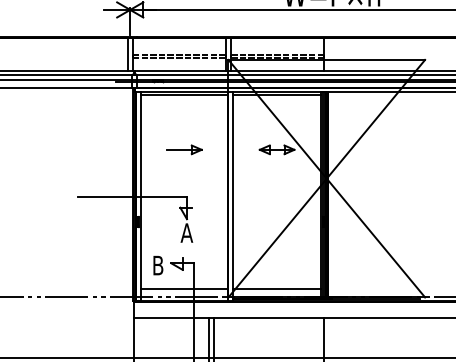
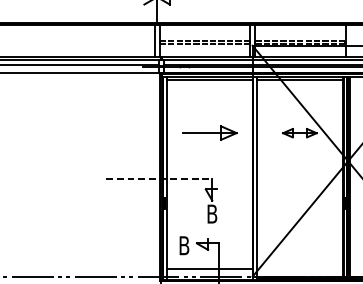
part: (184, 149) -> (209, 132), size x1.6
line: (132, 196) -> (159, 178), solid -> dashed
text: (186, 232) -> (211, 213), A -> B
line: (277, 289) -> (300, 268), removed

